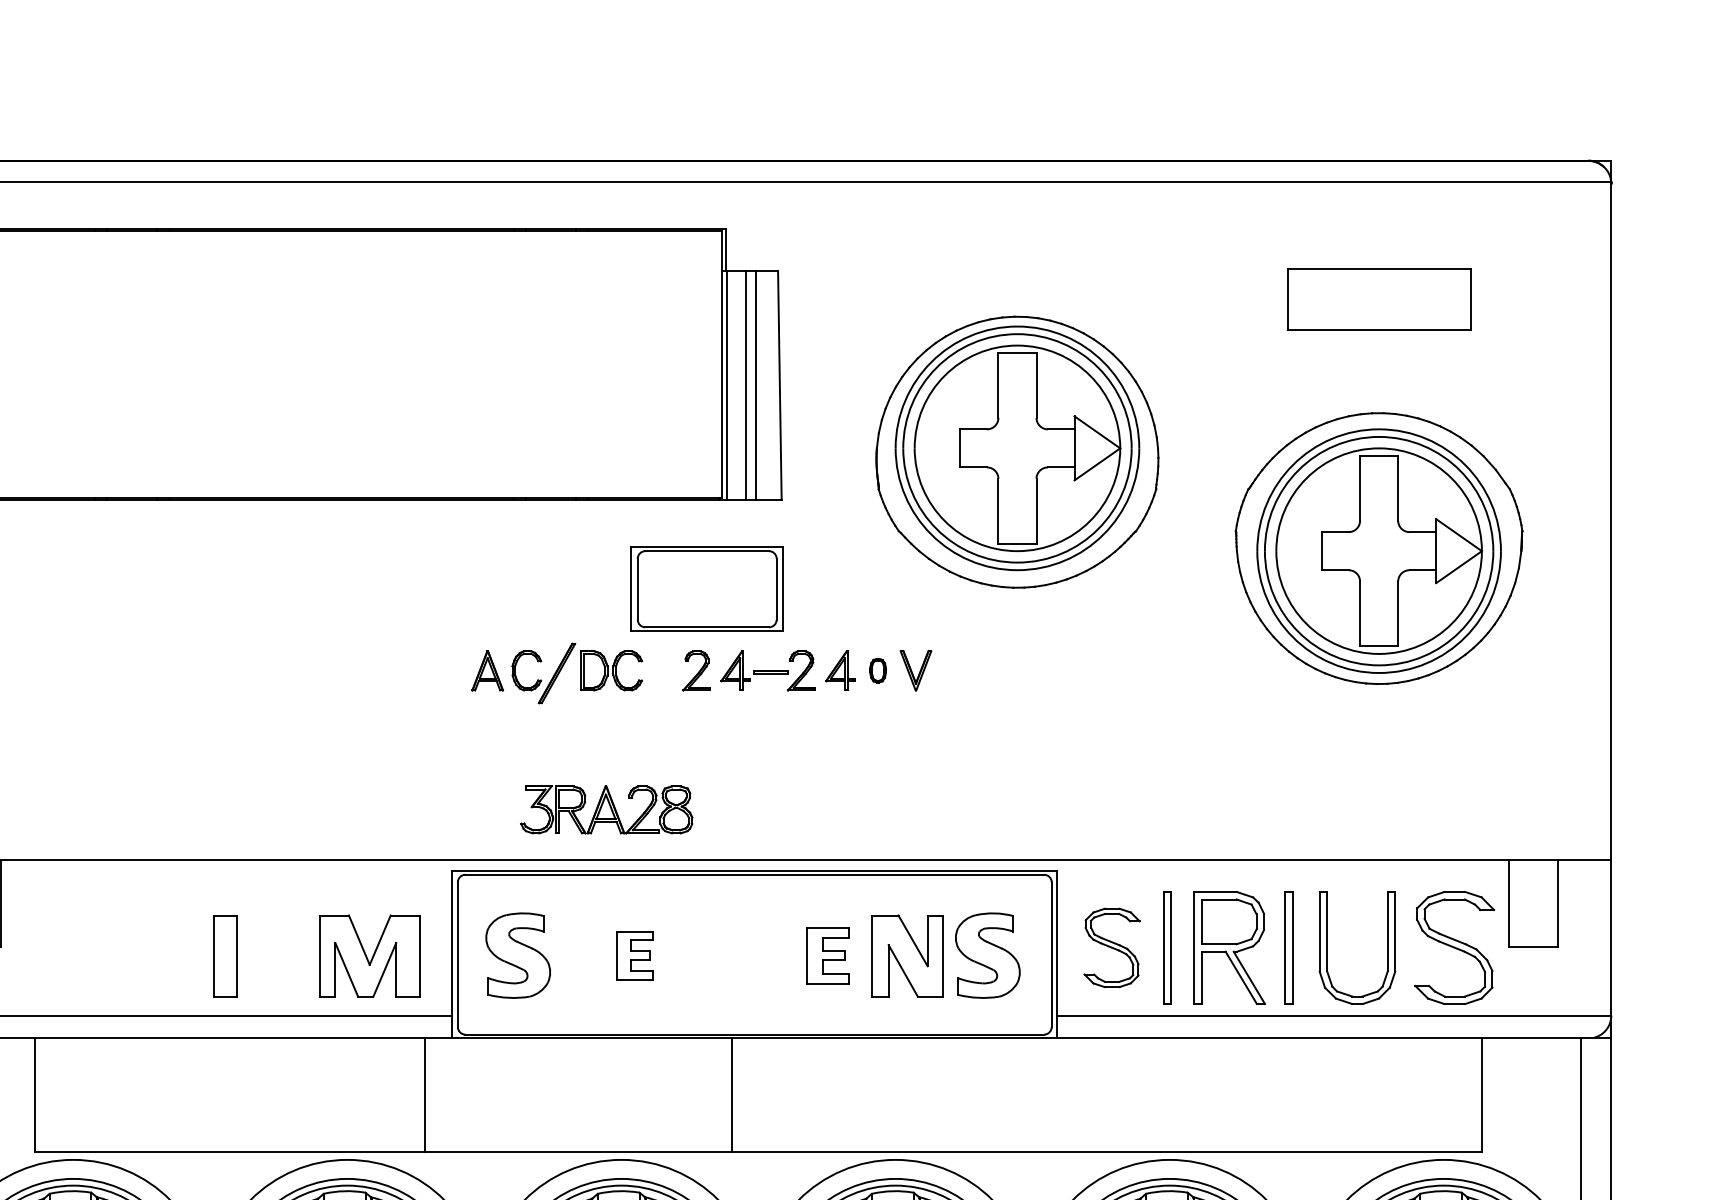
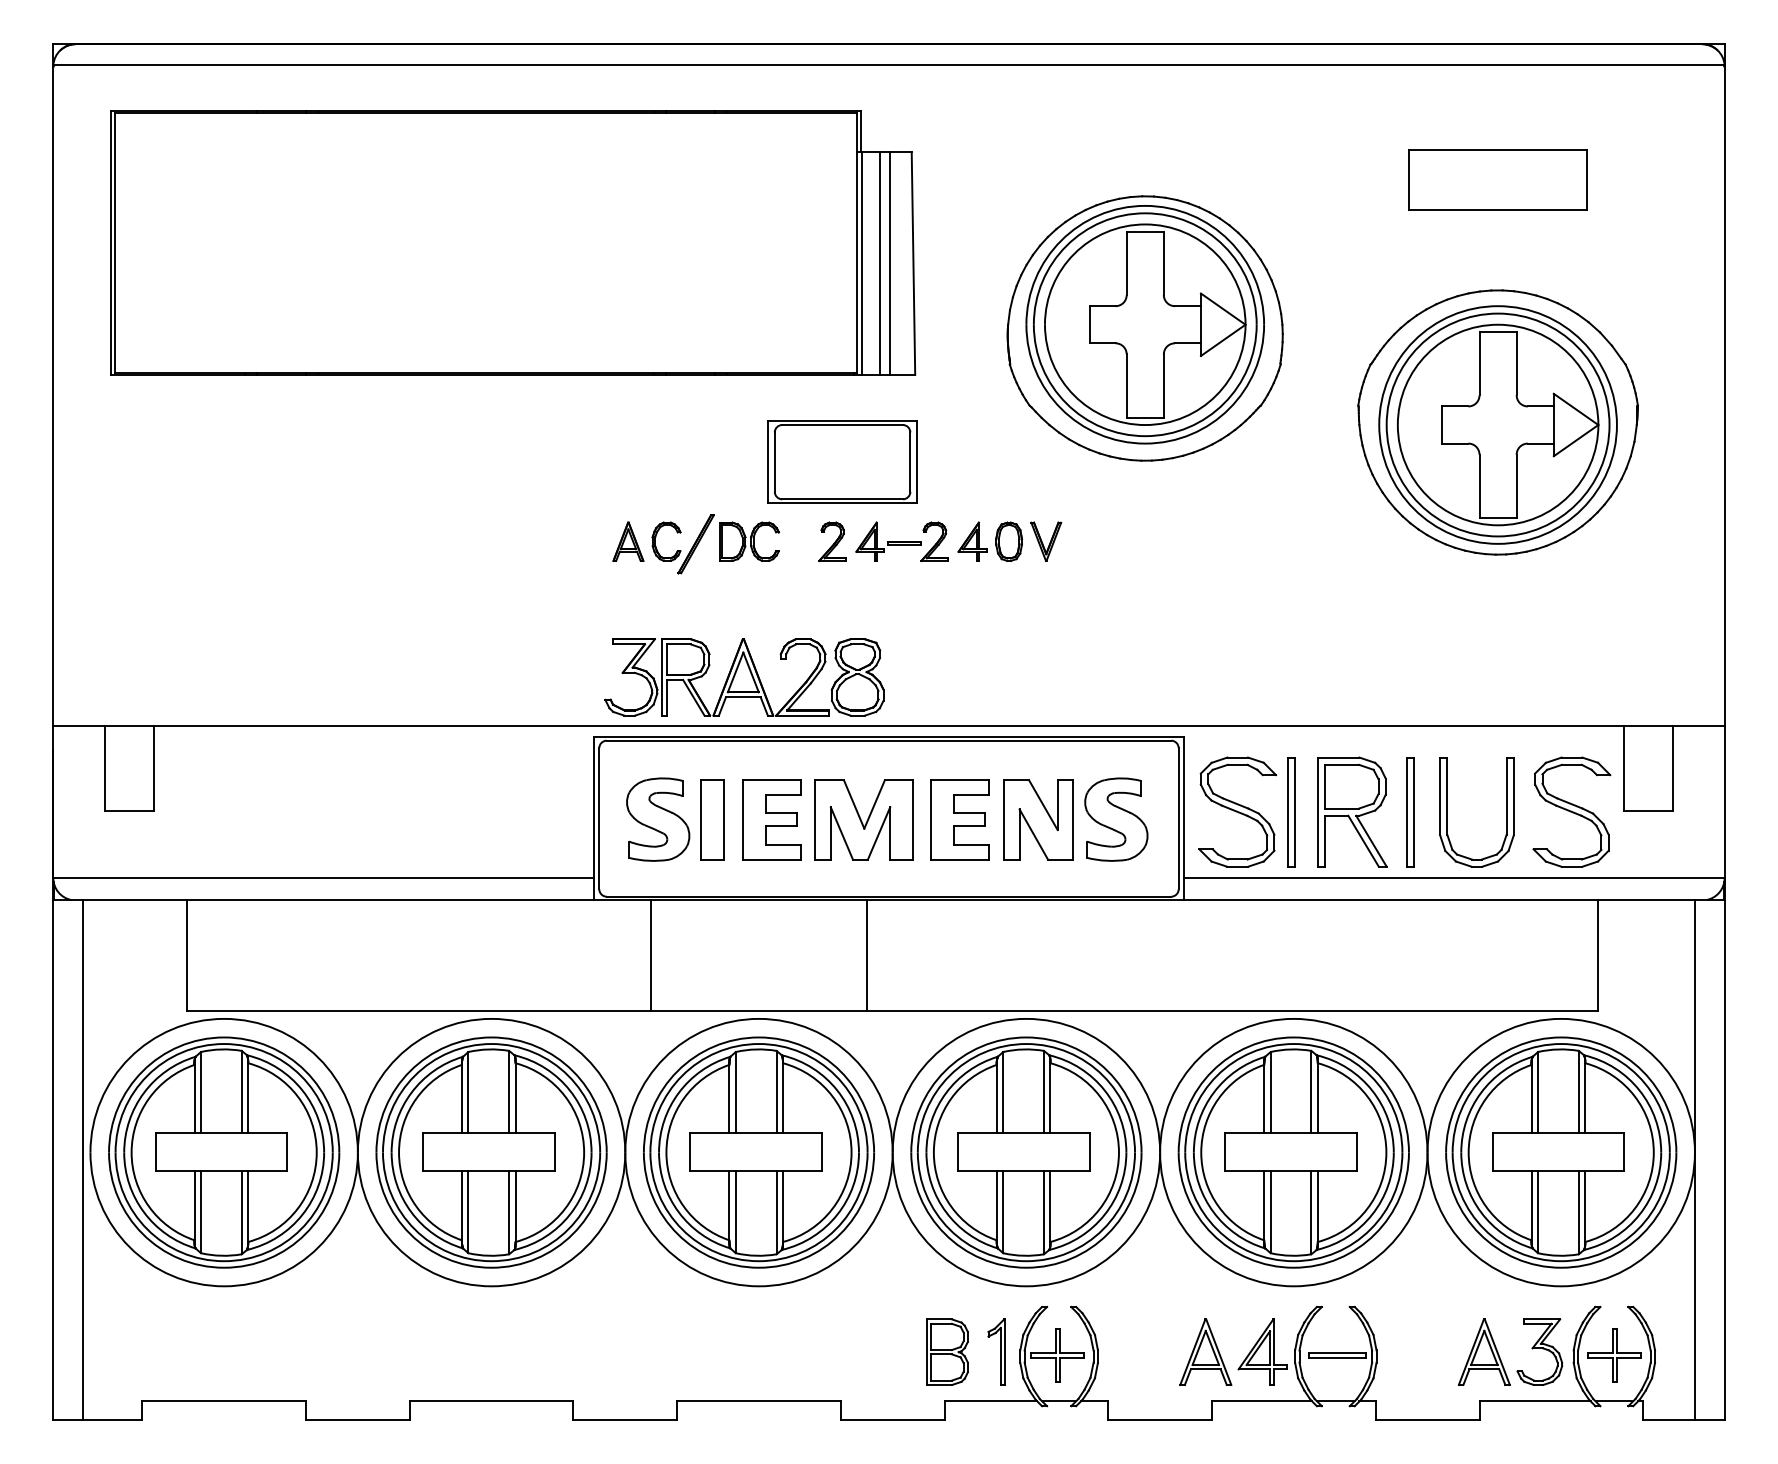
part: (878, 670) -> (1009, 541), size x1.67
part: (606, 809) -> (744, 677), size x1.67
part: (1112, 947) -> (1237, 811), size x1.43
part: (225, 955) -> (712, 819), moved
part: (368, 955) -> (863, 819), moved
part: (634, 955) -> (771, 819), size x1.67
part: (827, 955) -> (959, 819), size x1.43
line: (425, 1094) -> (651, 955), moved

